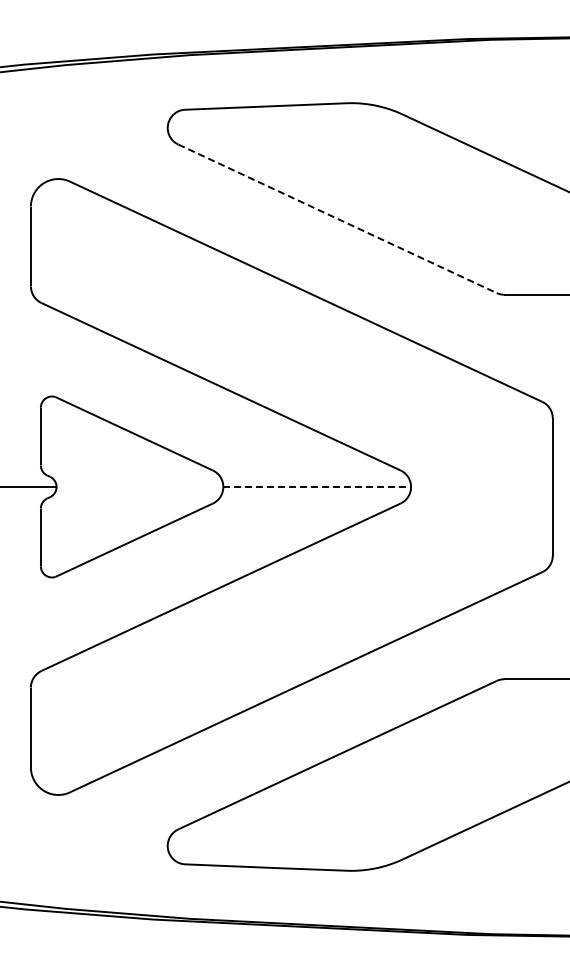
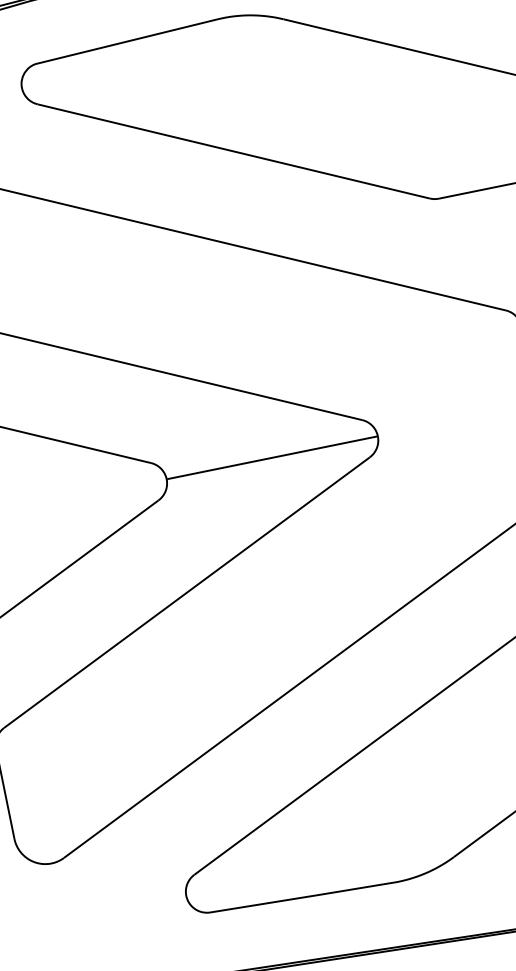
line: (337, 218) -> (233, 151), dashed -> solid
line: (317, 487) -> (272, 458), dashed -> solid

